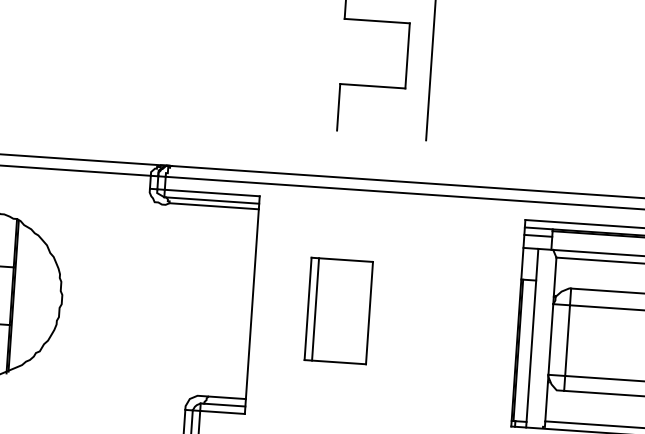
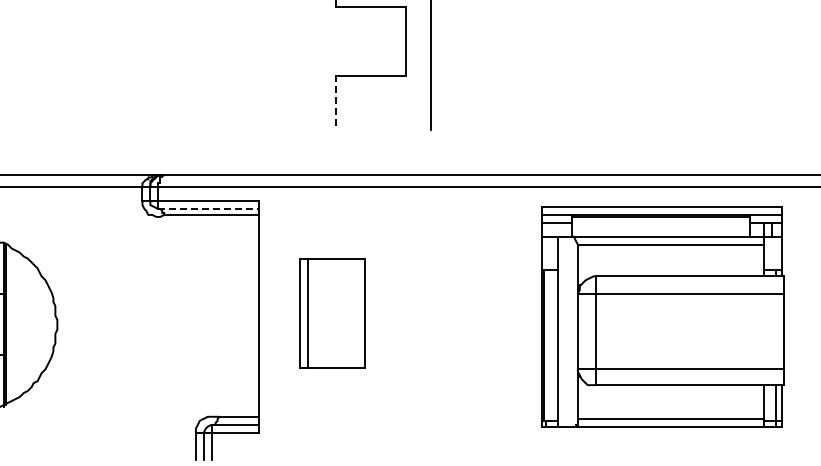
line: (338, 107) -> (336, 101), solid -> dashed
line: (212, 200) -> (209, 209), solid -> dashed
part: (339, 310) -> (332, 313), moved

